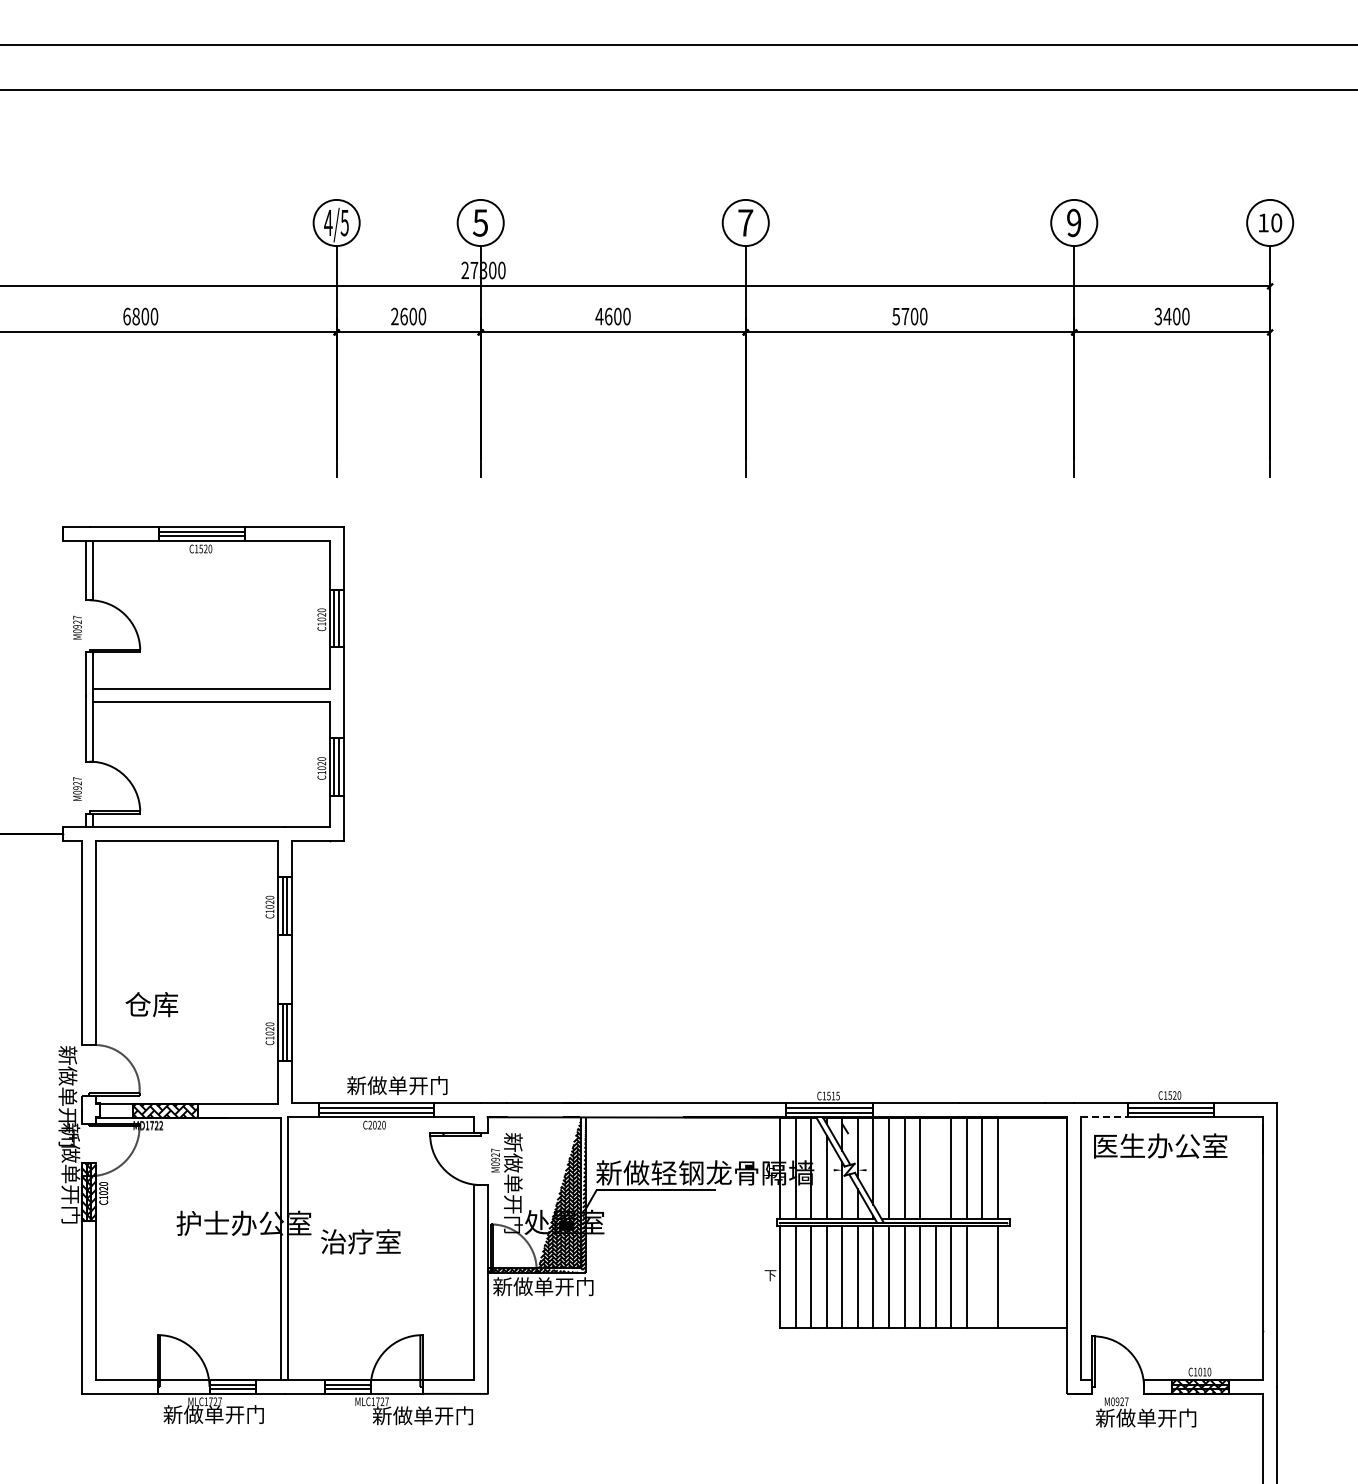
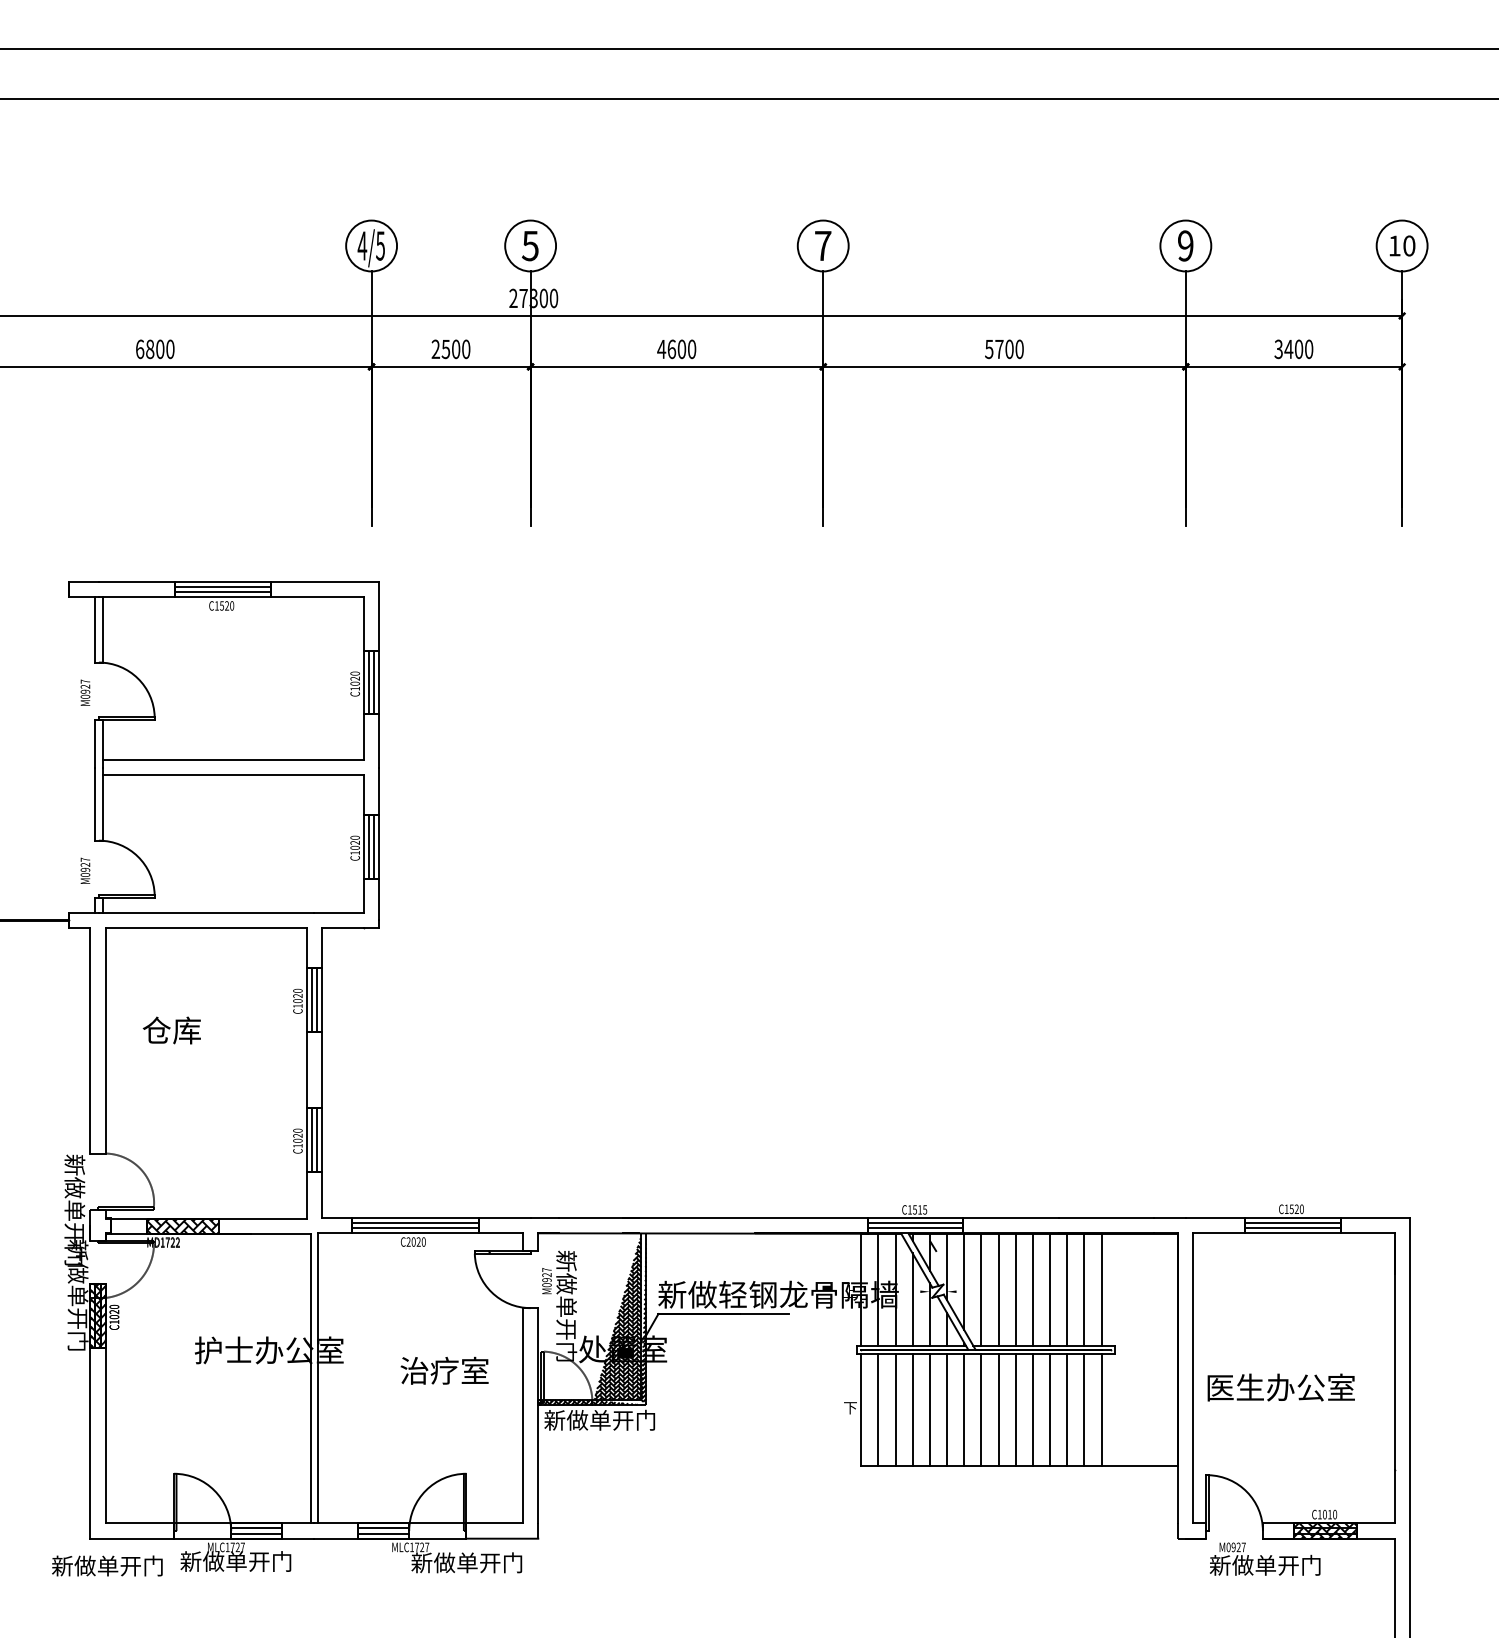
text: (403, 316) -> (445, 349), 2600 -> 2500
text: (151, 1004) -> (171, 1030), moved
text: (397, 1085) -> (107, 1565), moved
line: (1105, 1117) -> (1220, 1233), dashed -> solid
text: (1160, 1145) -> (1281, 1387), moved
line: (935, 1168) -> (1032, 1289), added
text: (360, 1241) -> (444, 1370), moved
line: (982, 1276) -> (1084, 1409), added

